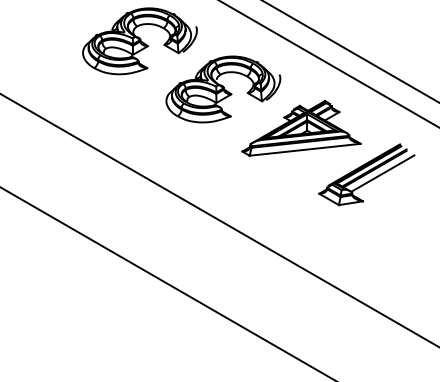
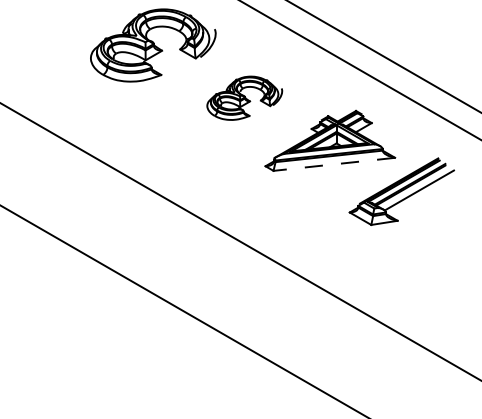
part: (223, 89) -> (244, 98), size x0.6
line: (305, 149) -> (334, 164), solid -> dashed

